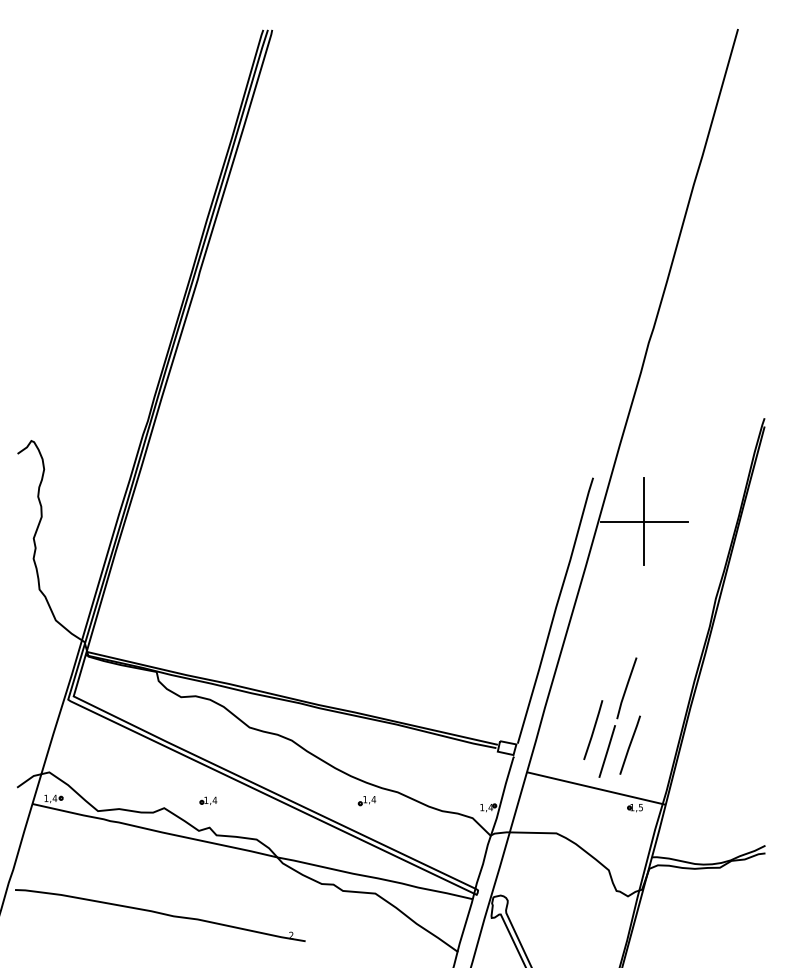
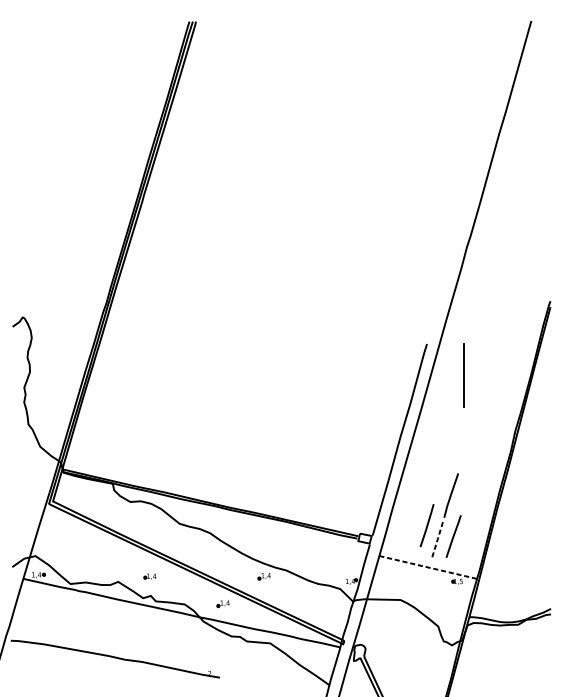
line: (644, 521) -> (463, 375), removed
line: (607, 751) -> (437, 541), solid -> dashed
line: (596, 788) -> (429, 567), solid -> dashed
part: (309, 839) -> (222, 604), added

